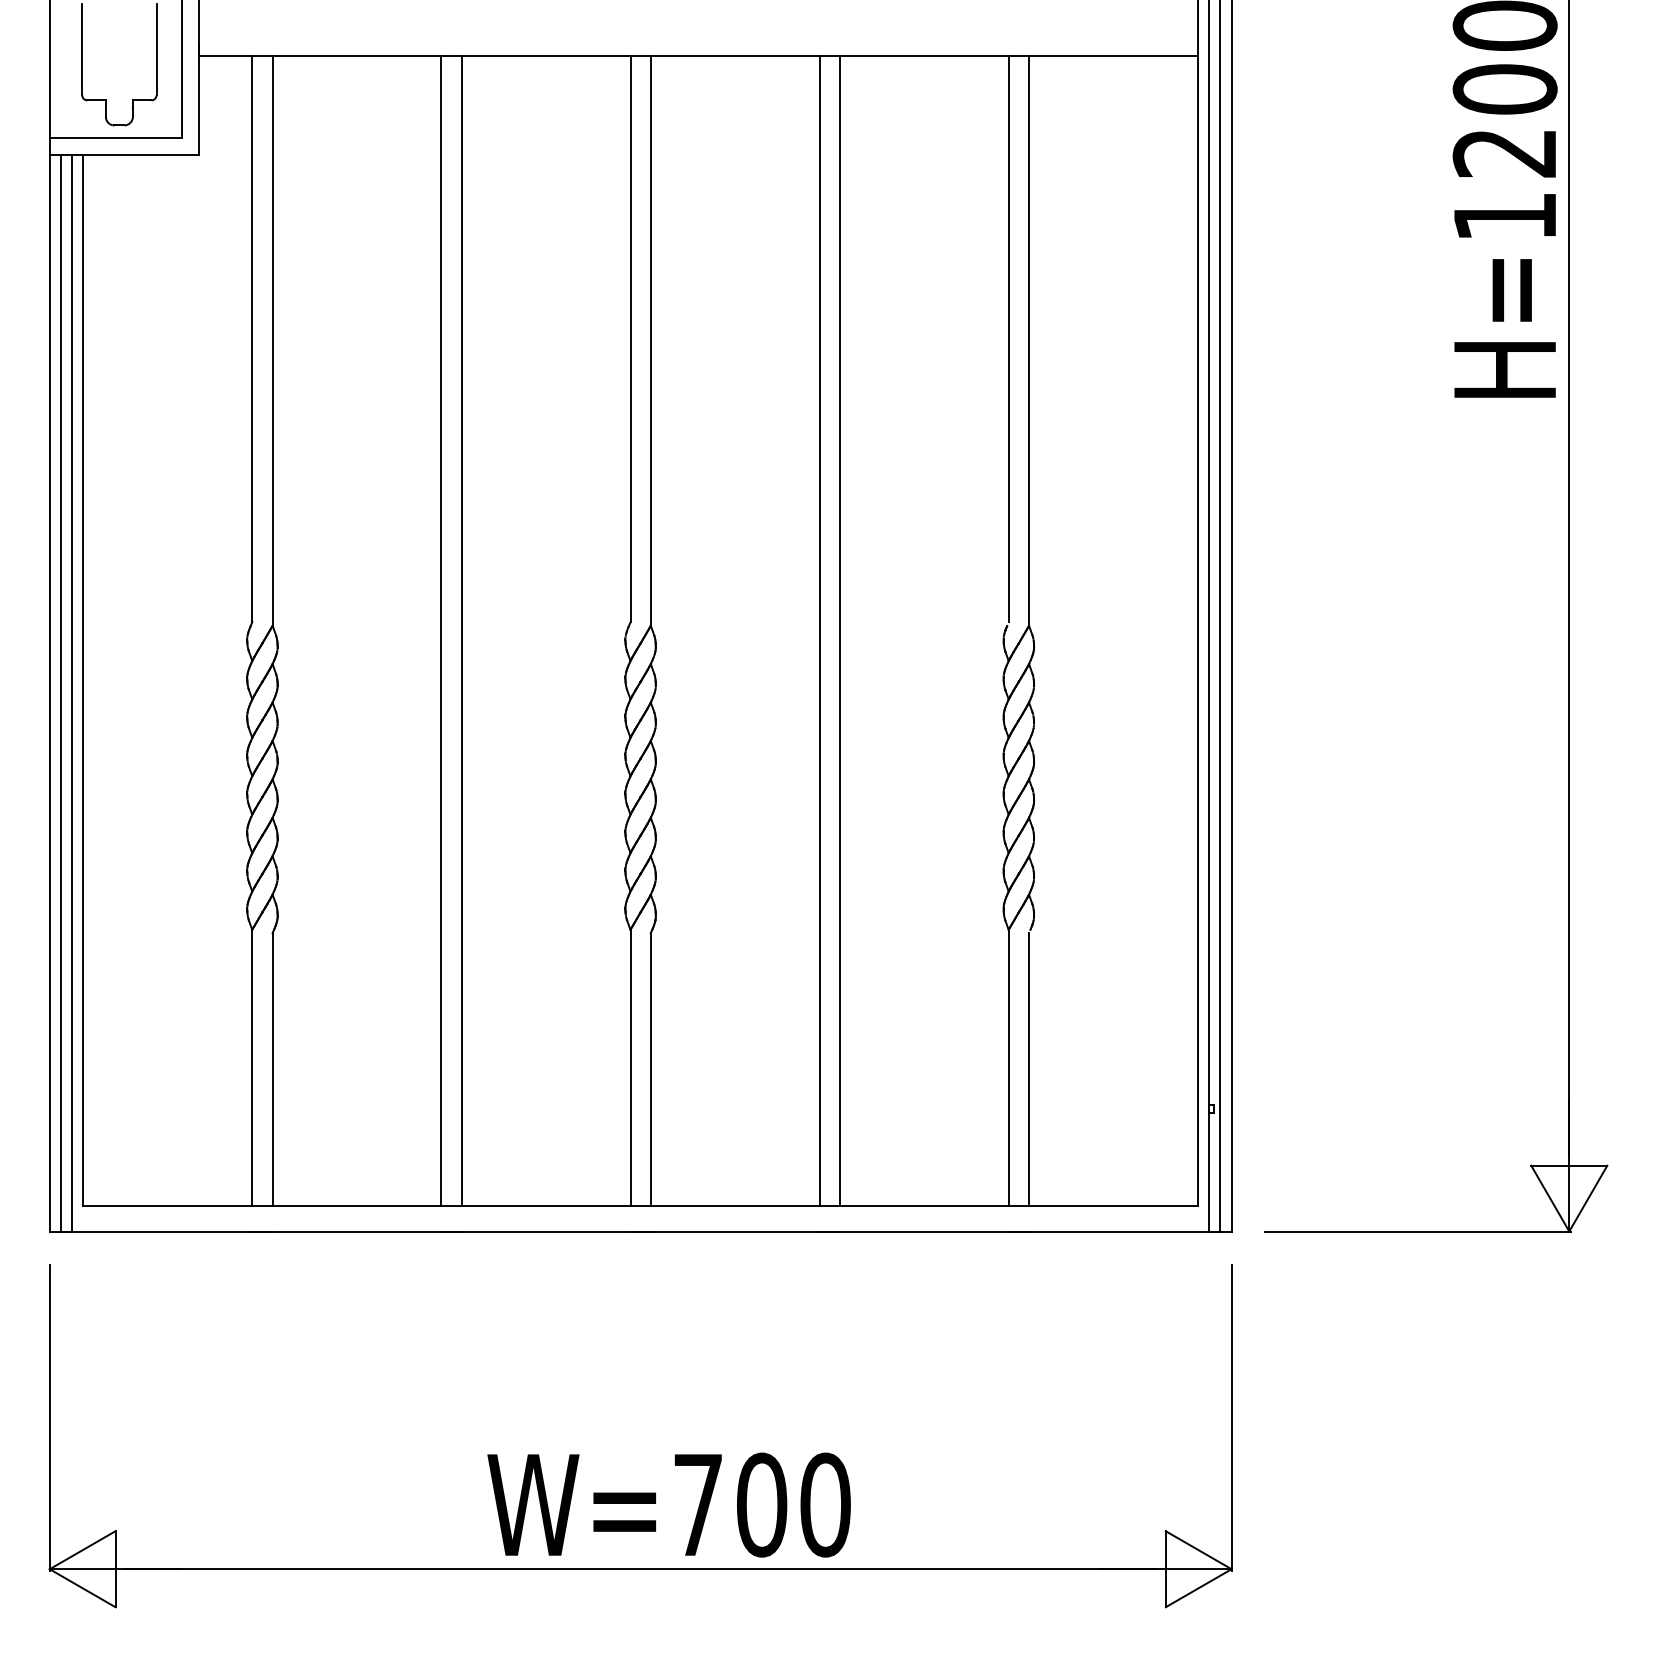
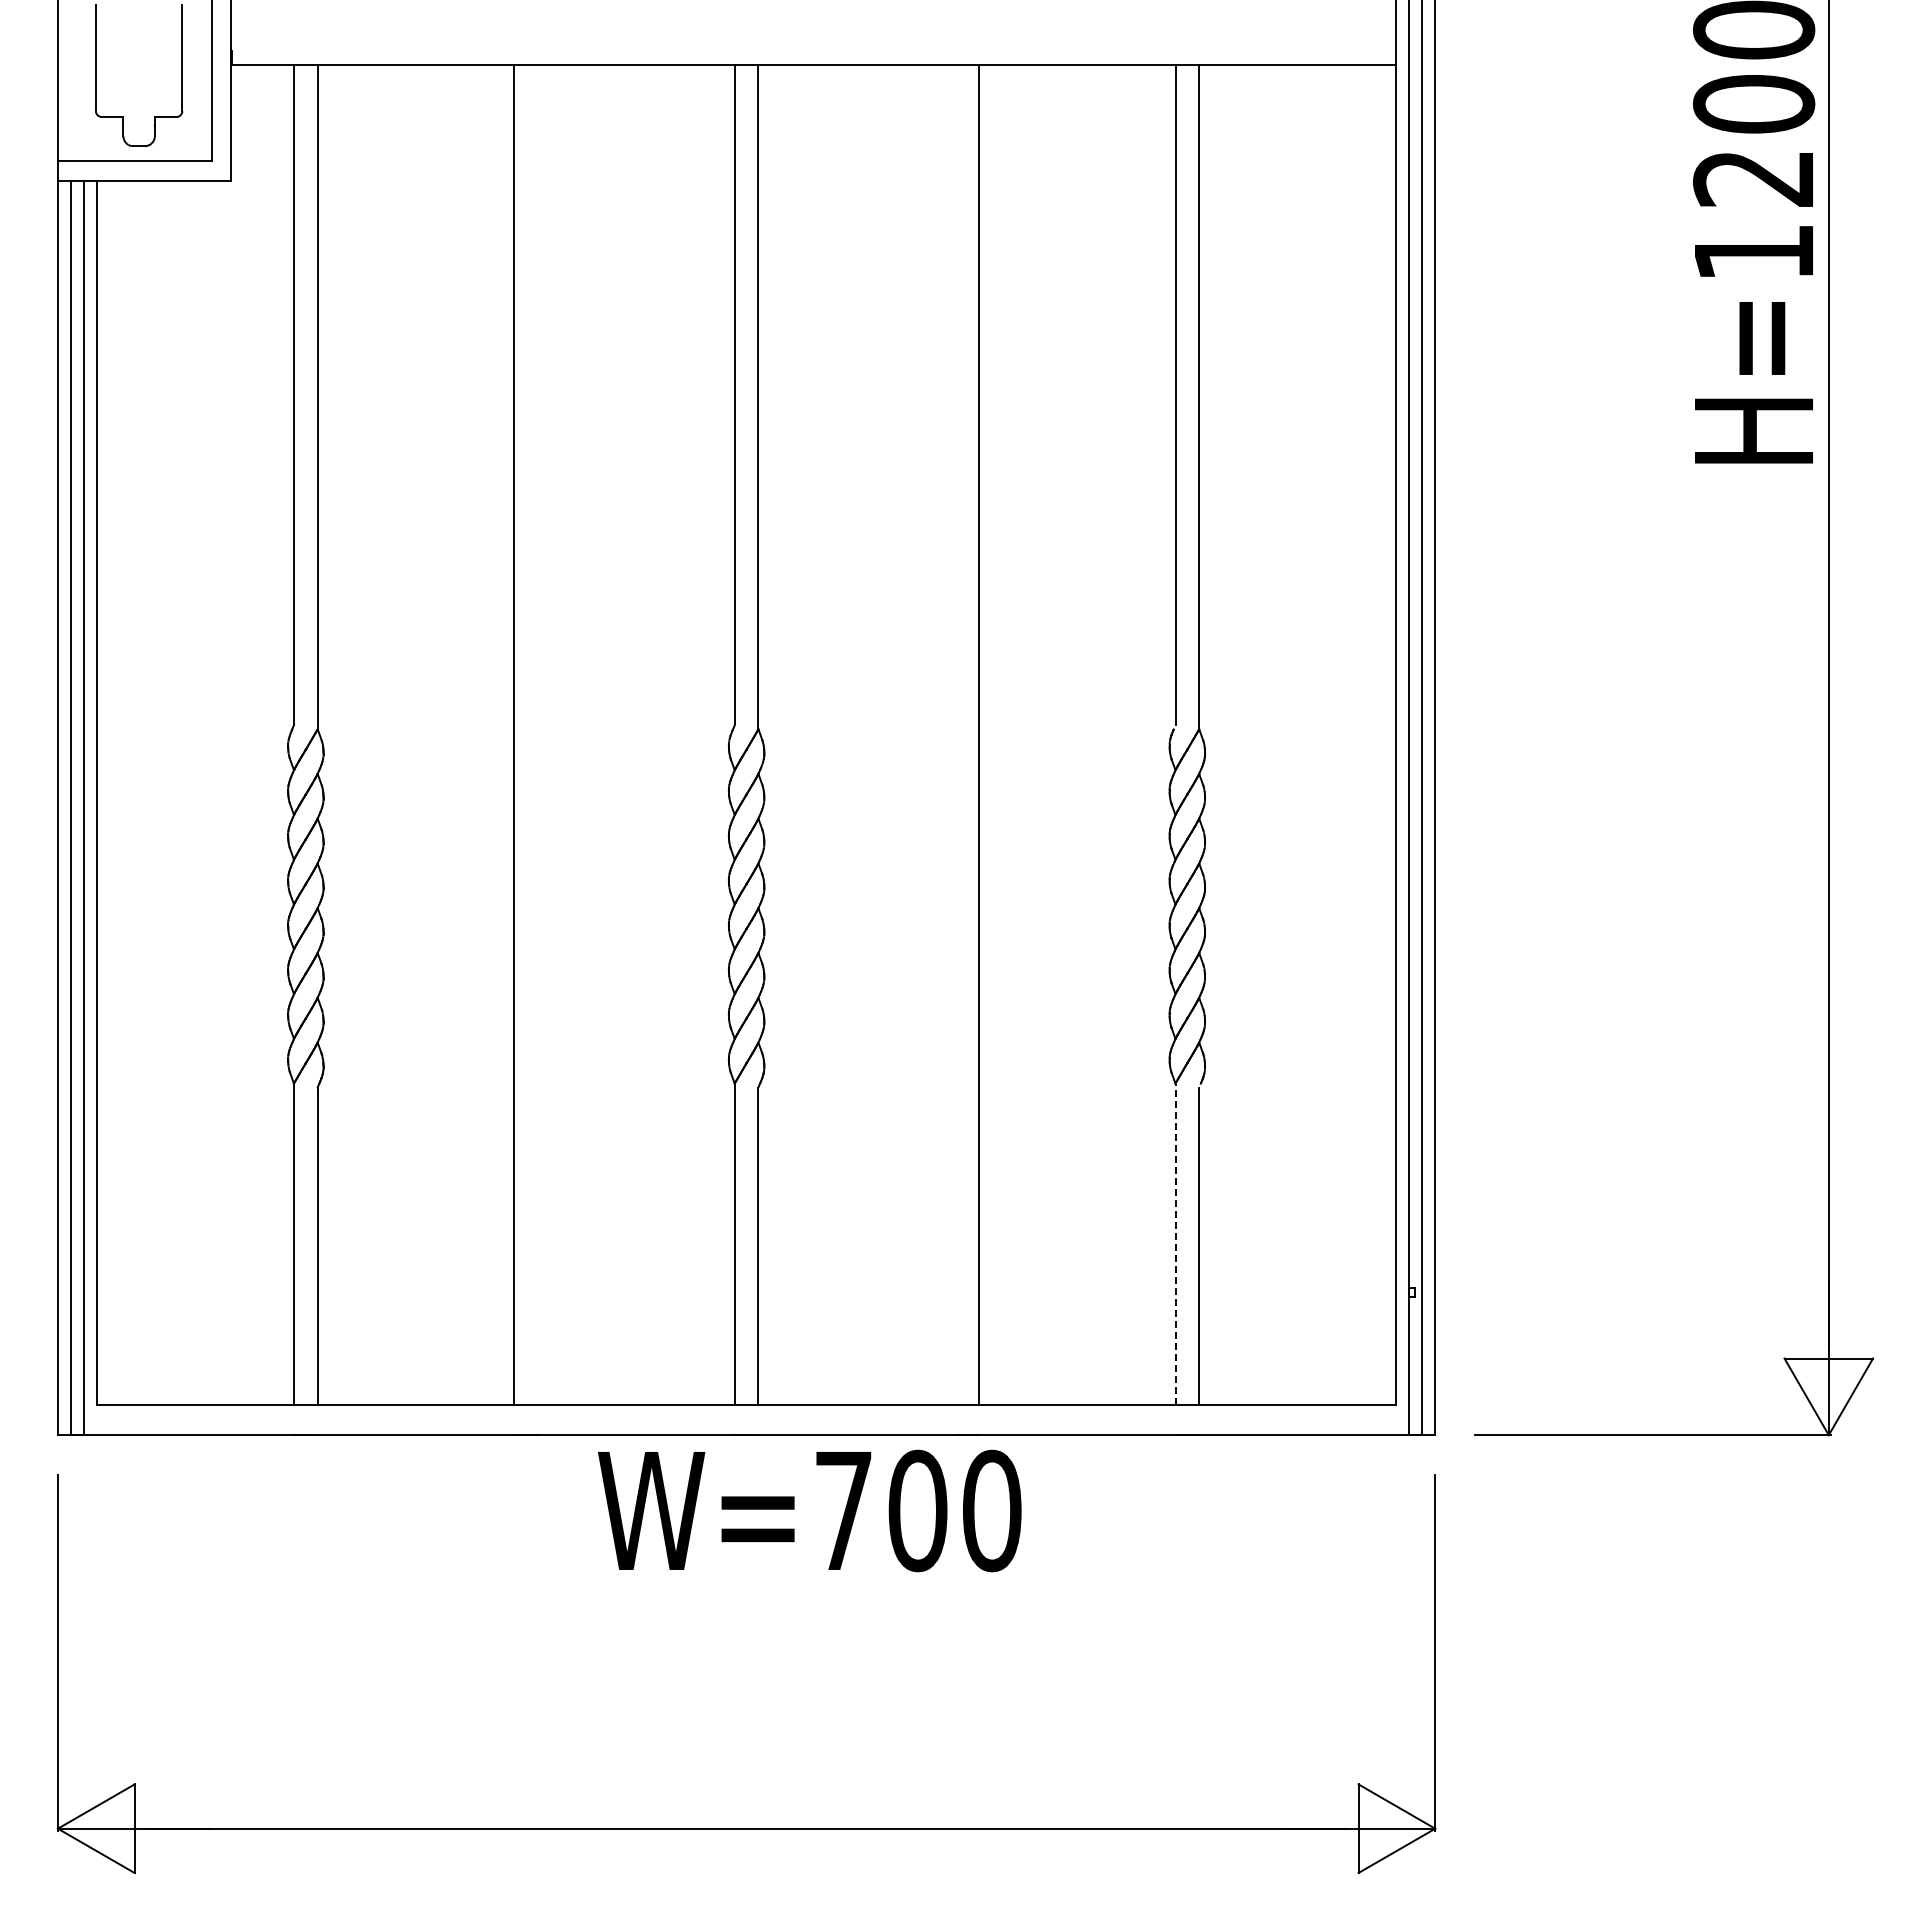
line: (462, 630) -> (538, 734), removed
line: (819, 630) -> (955, 734), removed
line: (1008, 1067) -> (1175, 1244), solid -> dashed
text: (668, 1504) -> (809, 1510), moved

